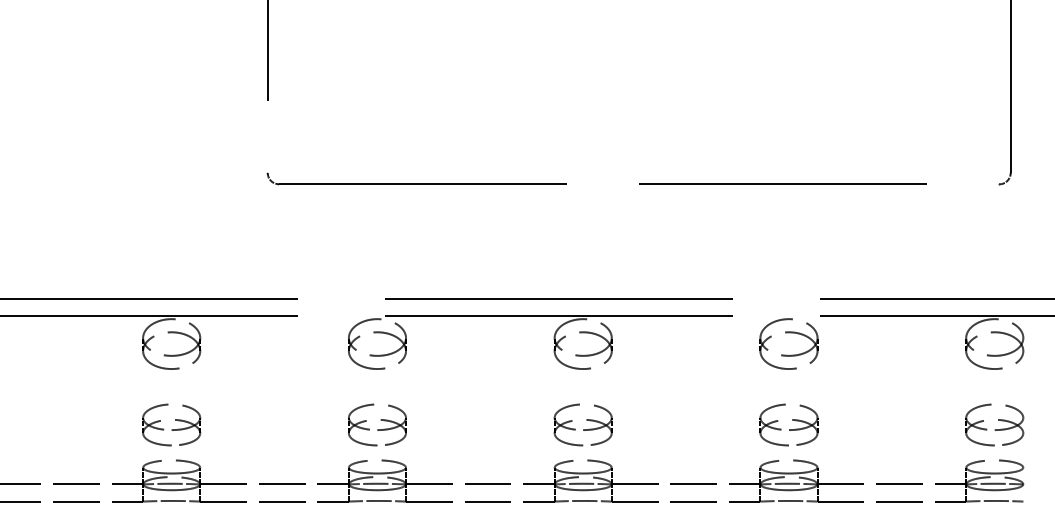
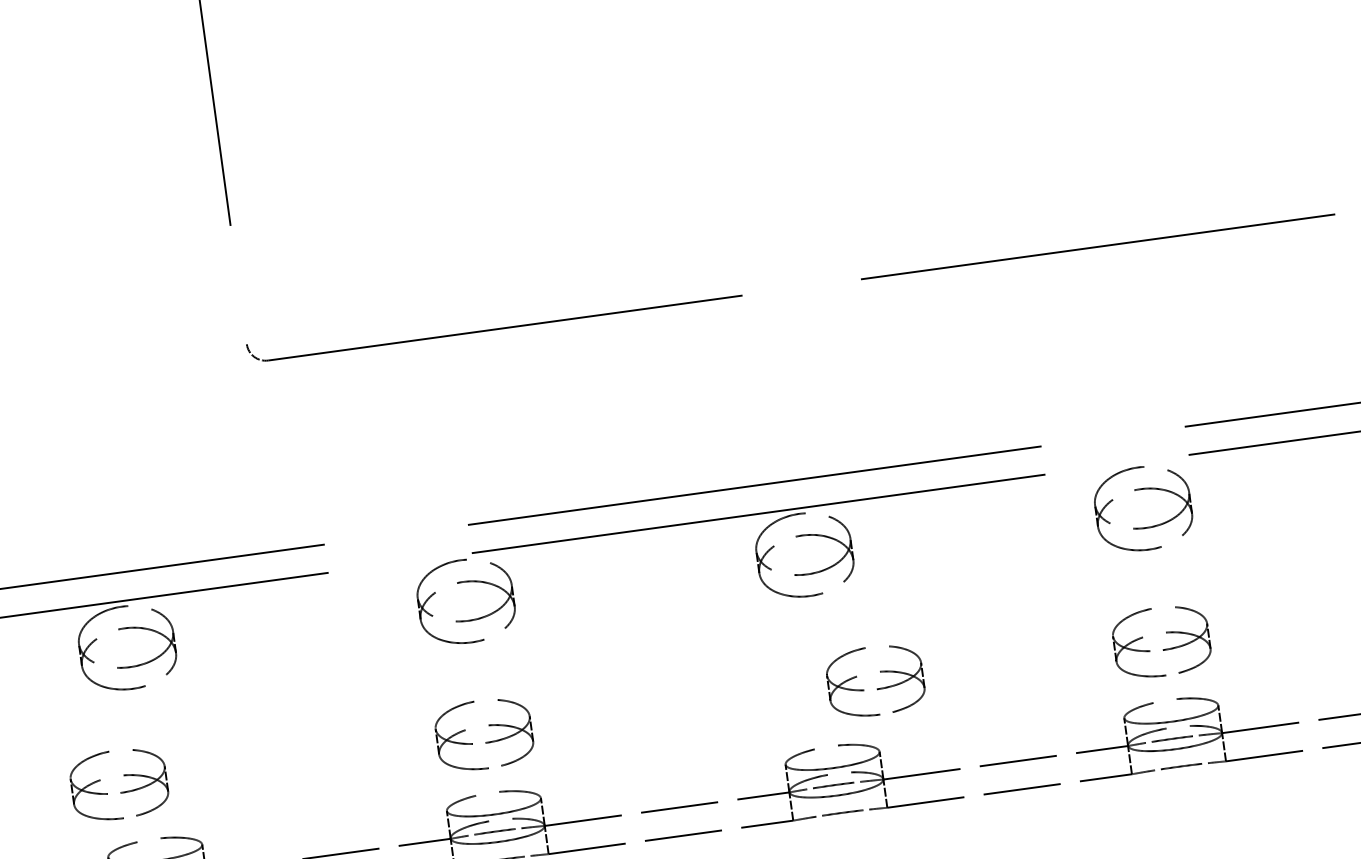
part: (171, 424) -> (118, 783), moved
part: (582, 424) -> (874, 680), moved

